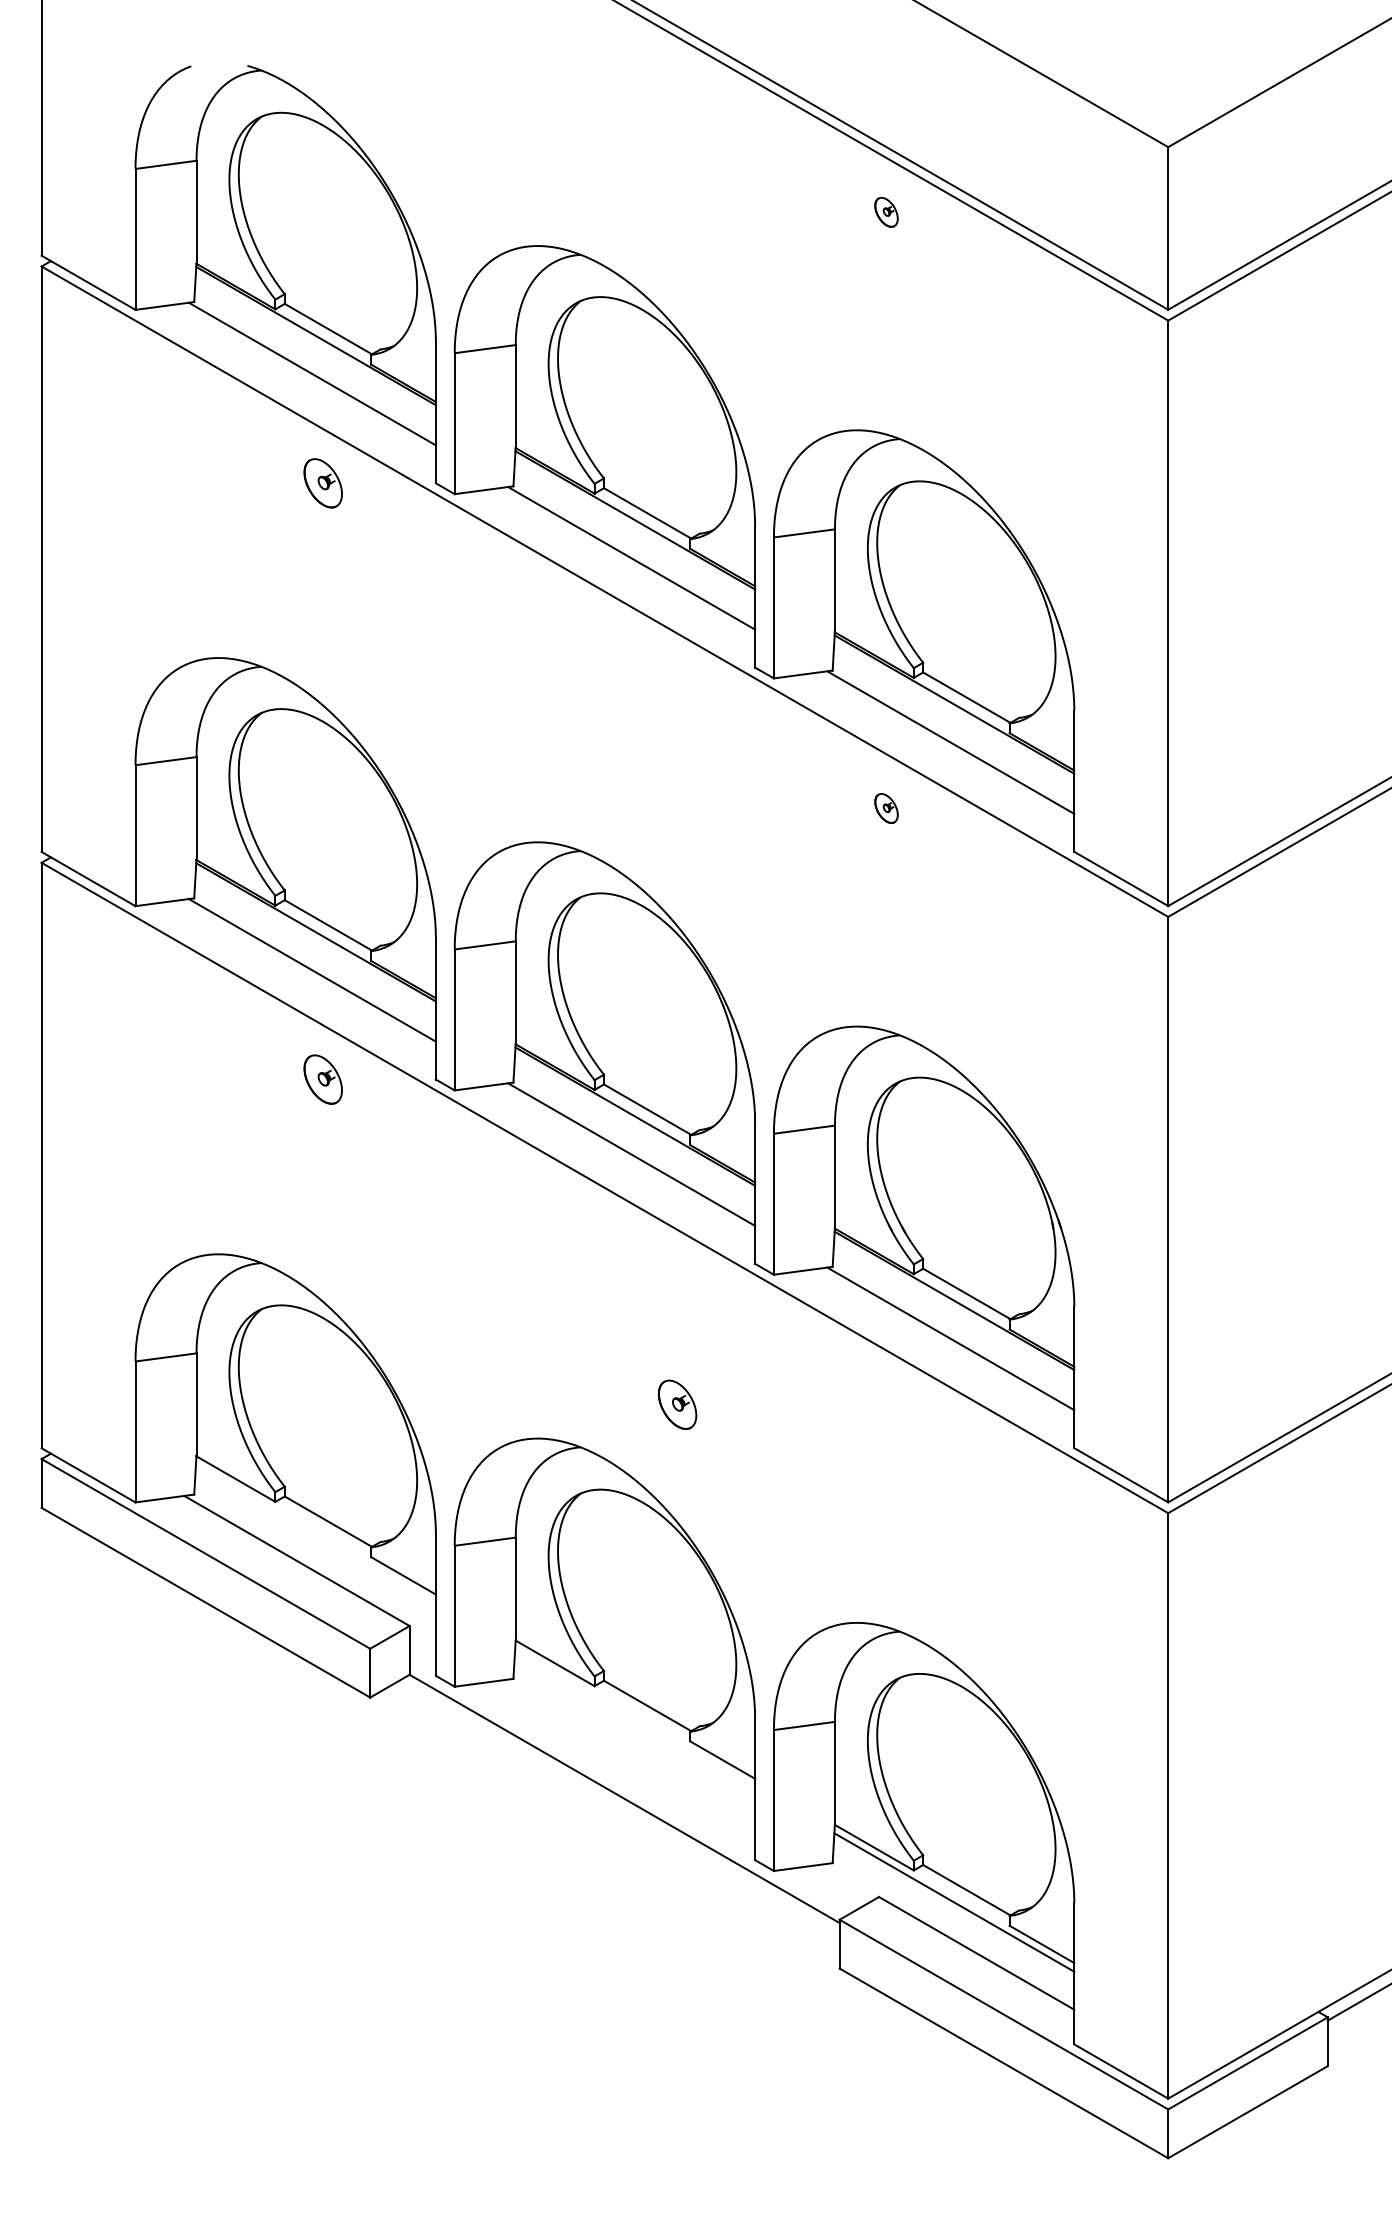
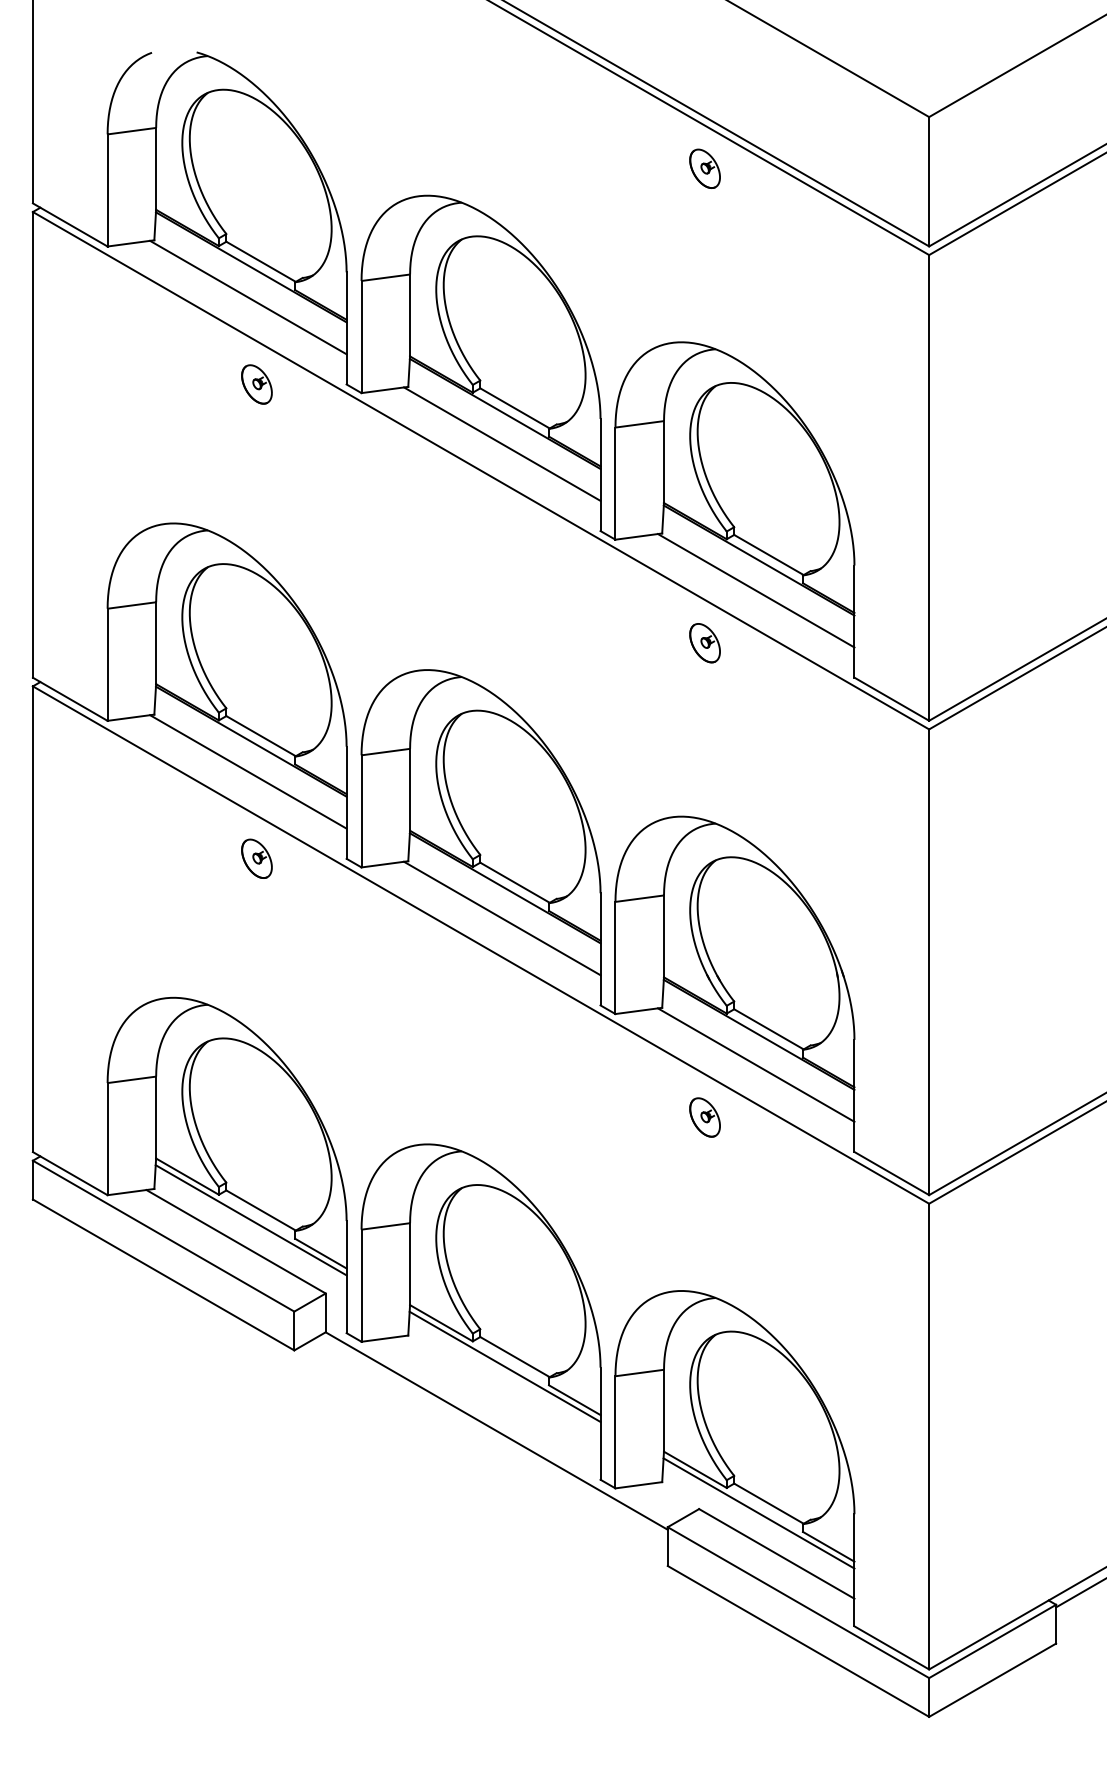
part: (886, 212) -> (705, 169), size x1.67
part: (886, 808) -> (705, 643), size x1.67
part: (677, 1404) -> (705, 1117), moved
line: (315, 1533) -> (250, 1219), added
line: (635, 1718) -> (505, 1367), added

